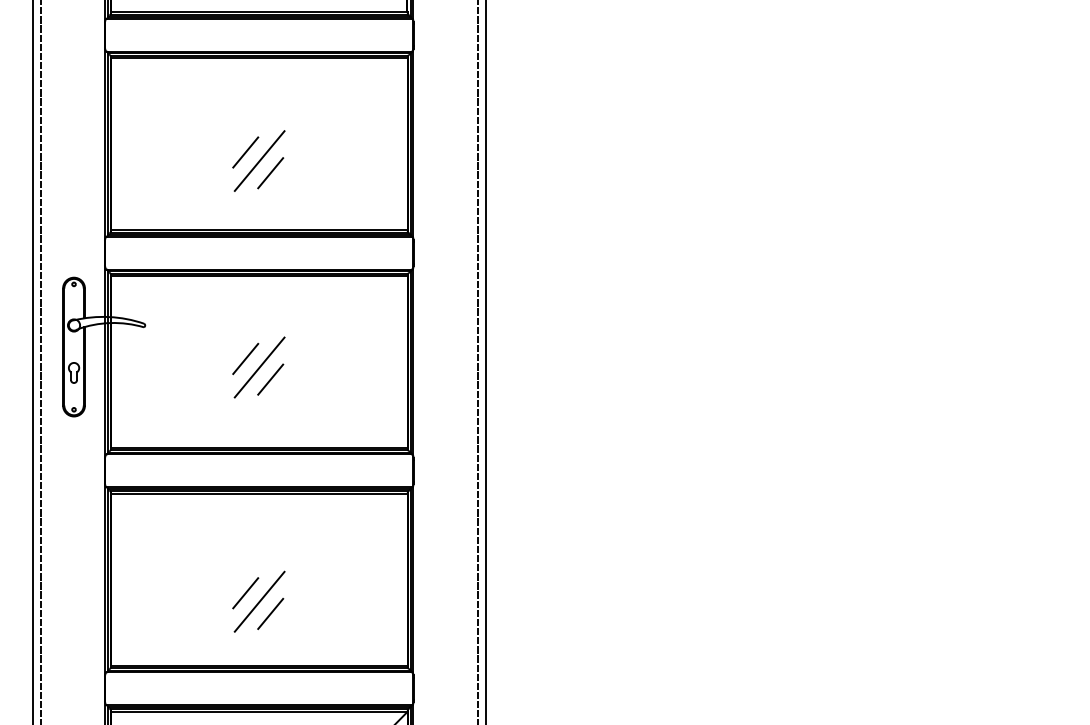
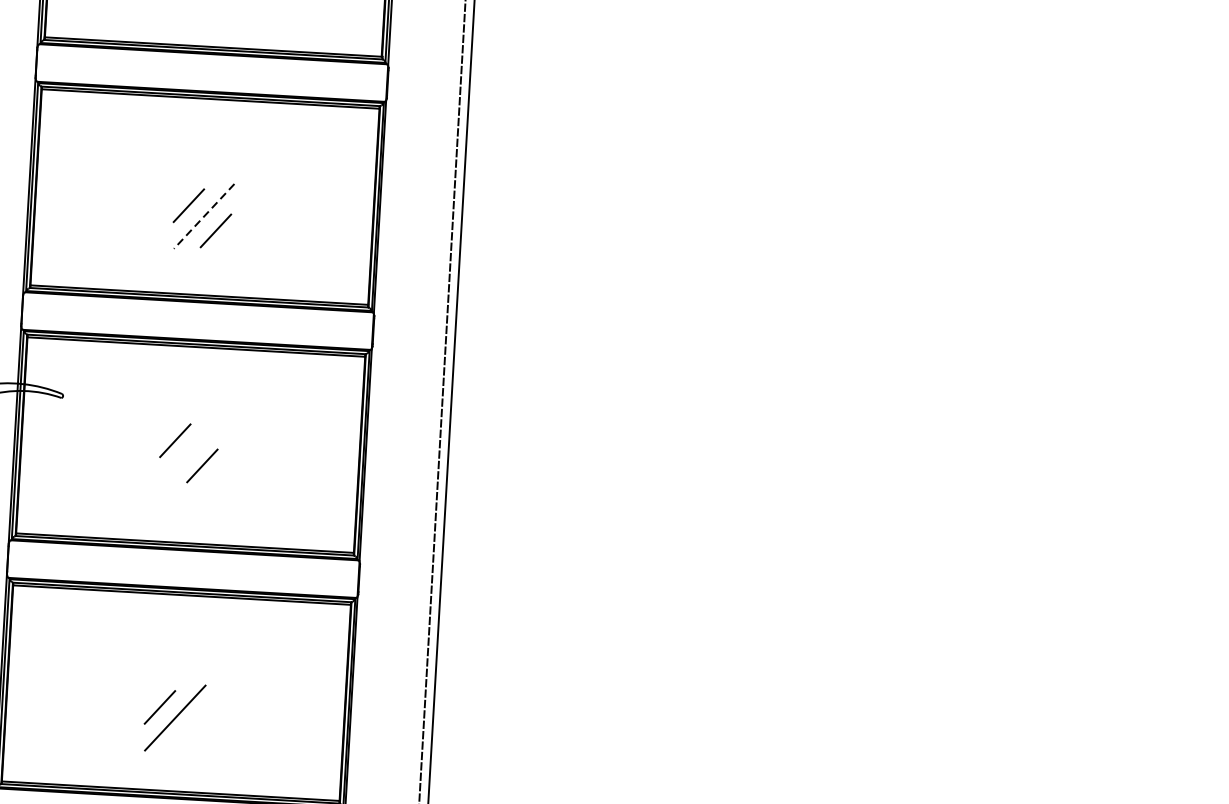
line: (259, 161) -> (203, 216), solid -> dashed
line: (259, 367) -> (190, 451), removed
line: (270, 613) -> (186, 732), removed

